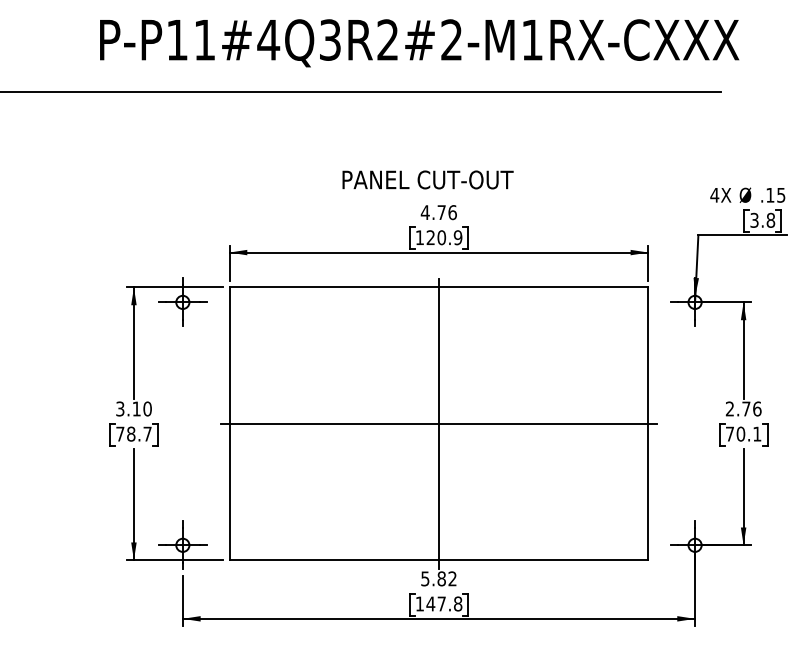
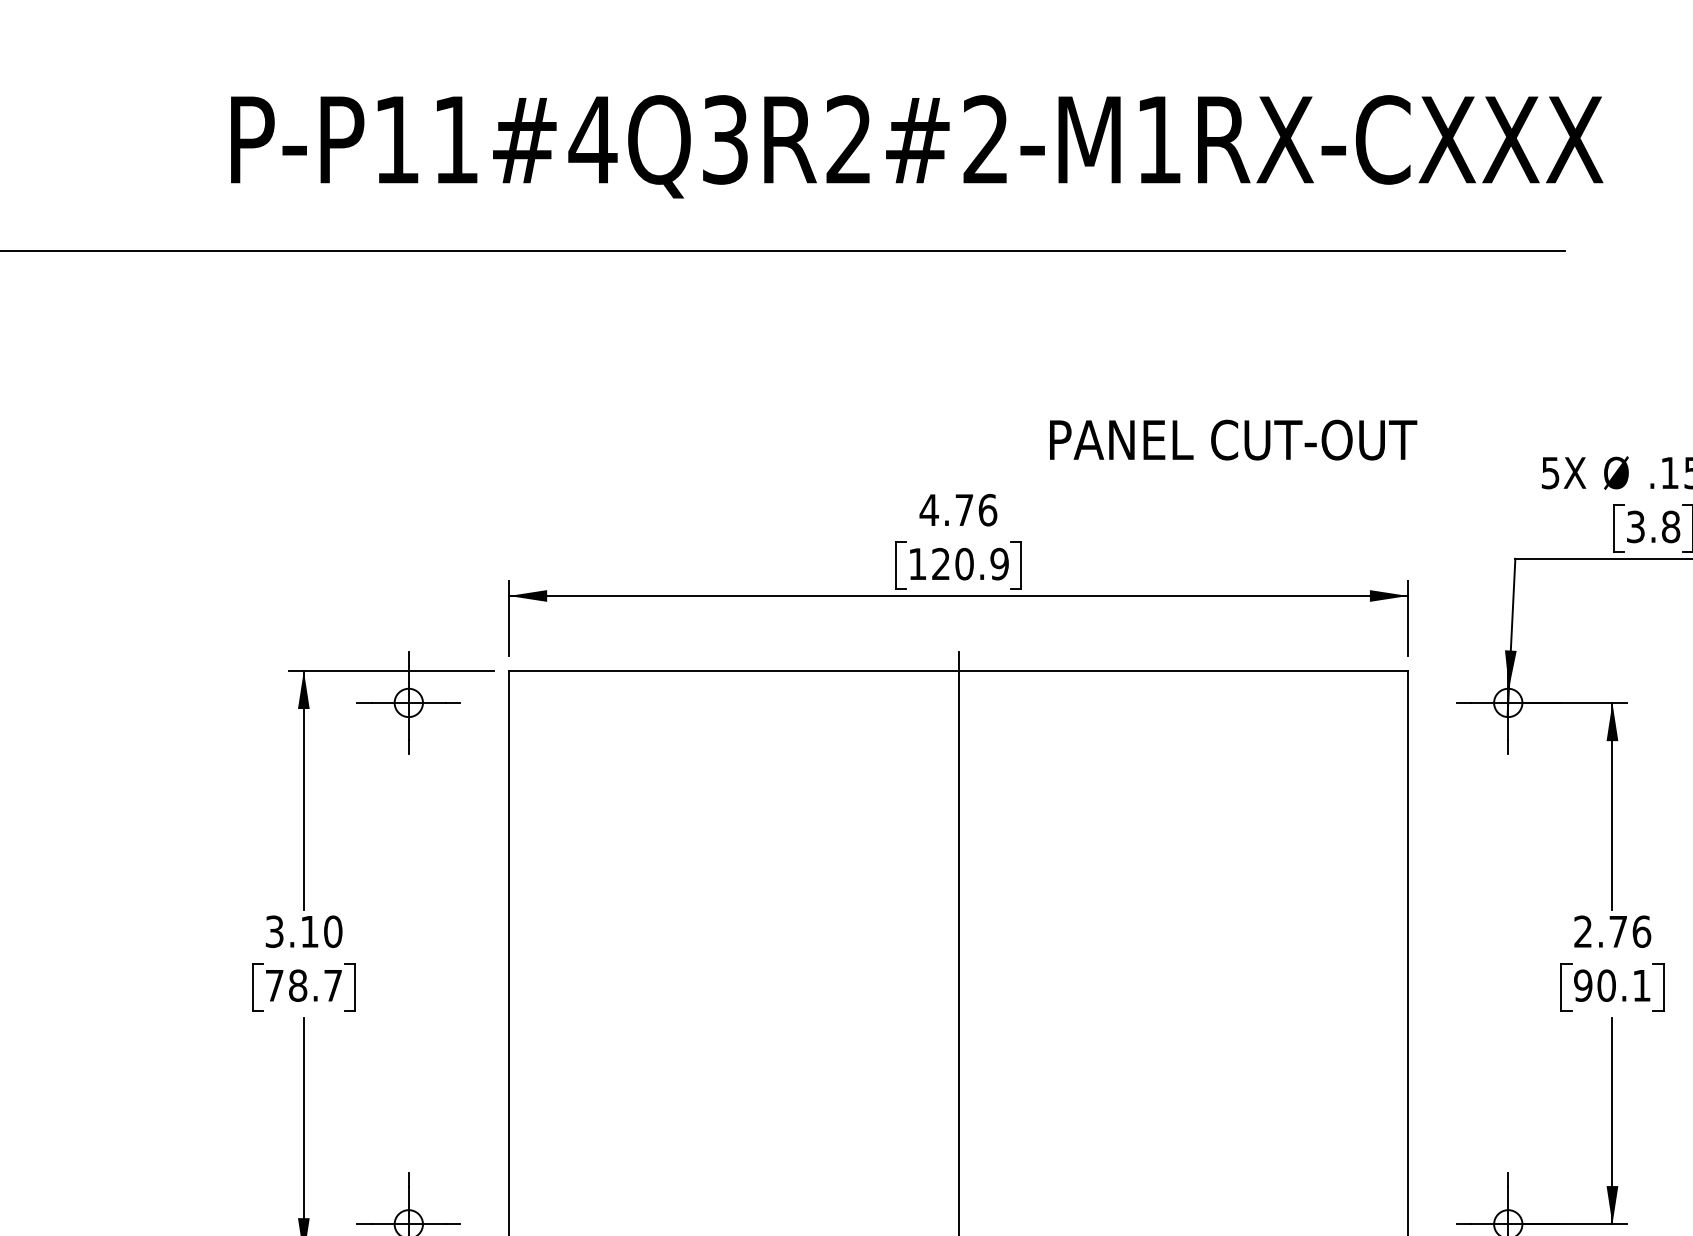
text: (427, 179) -> (1232, 439), moved
text: (714, 195) -> (1549, 473), 4X -> 5X
line: (438, 423) -> (957, 962), removed
text: (729, 433) -> (1582, 984), 70.1 -> 90.1

